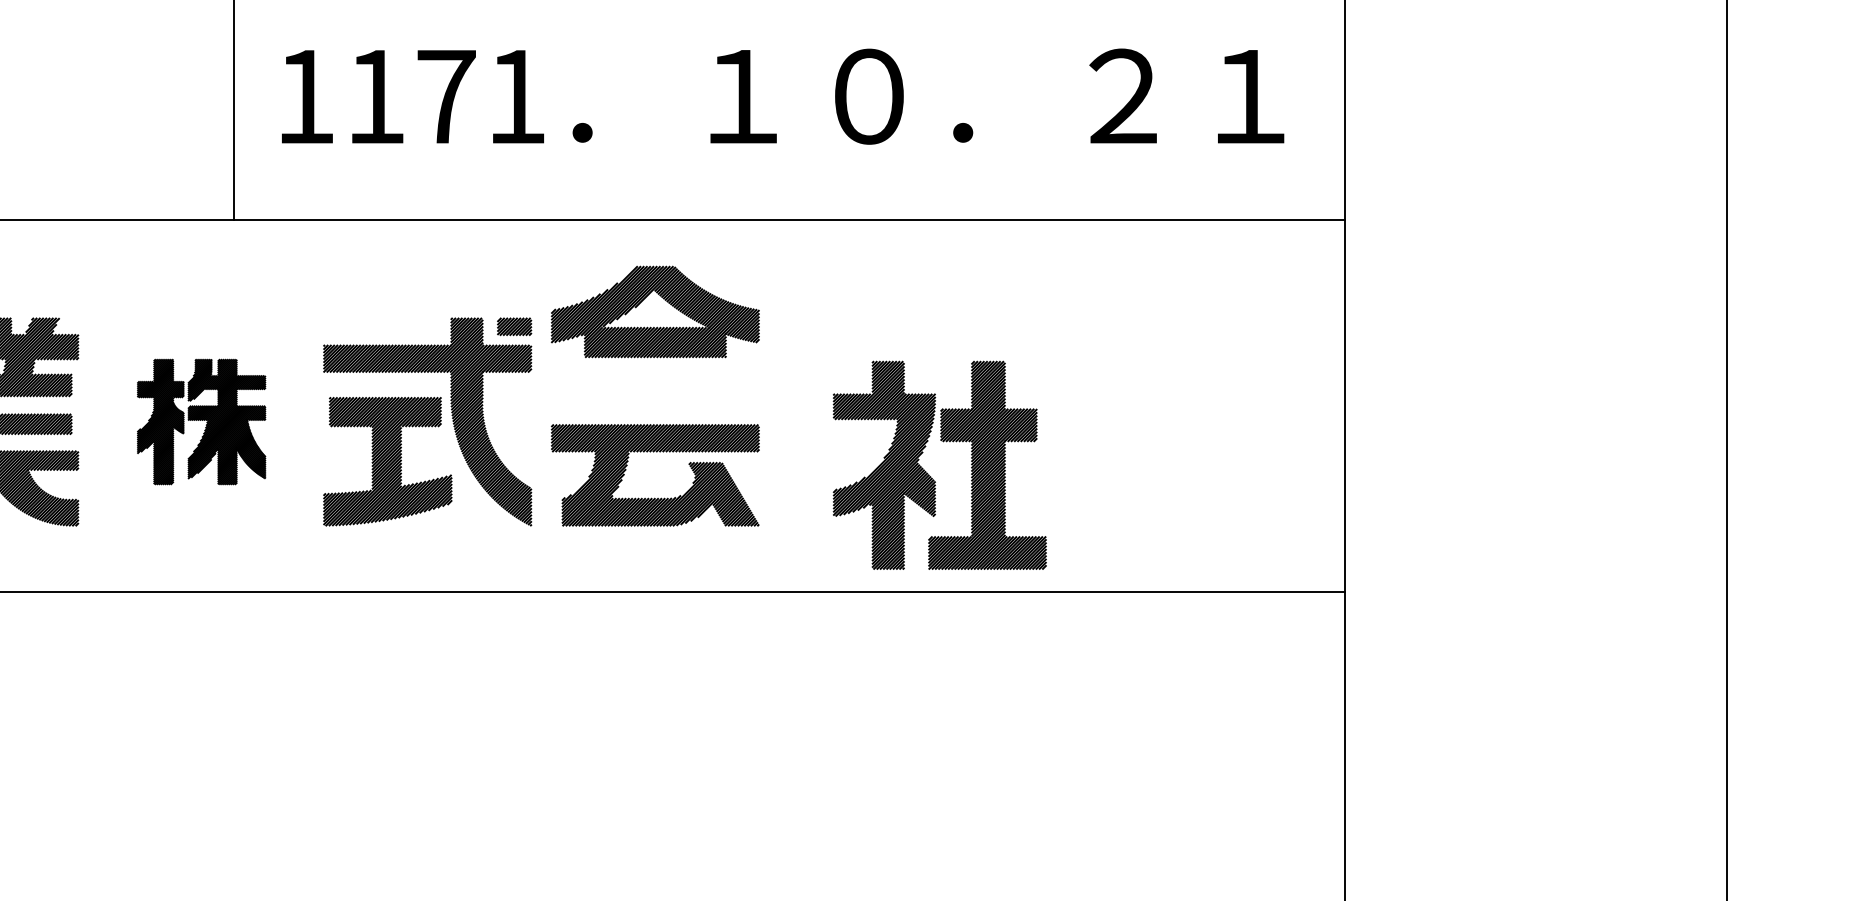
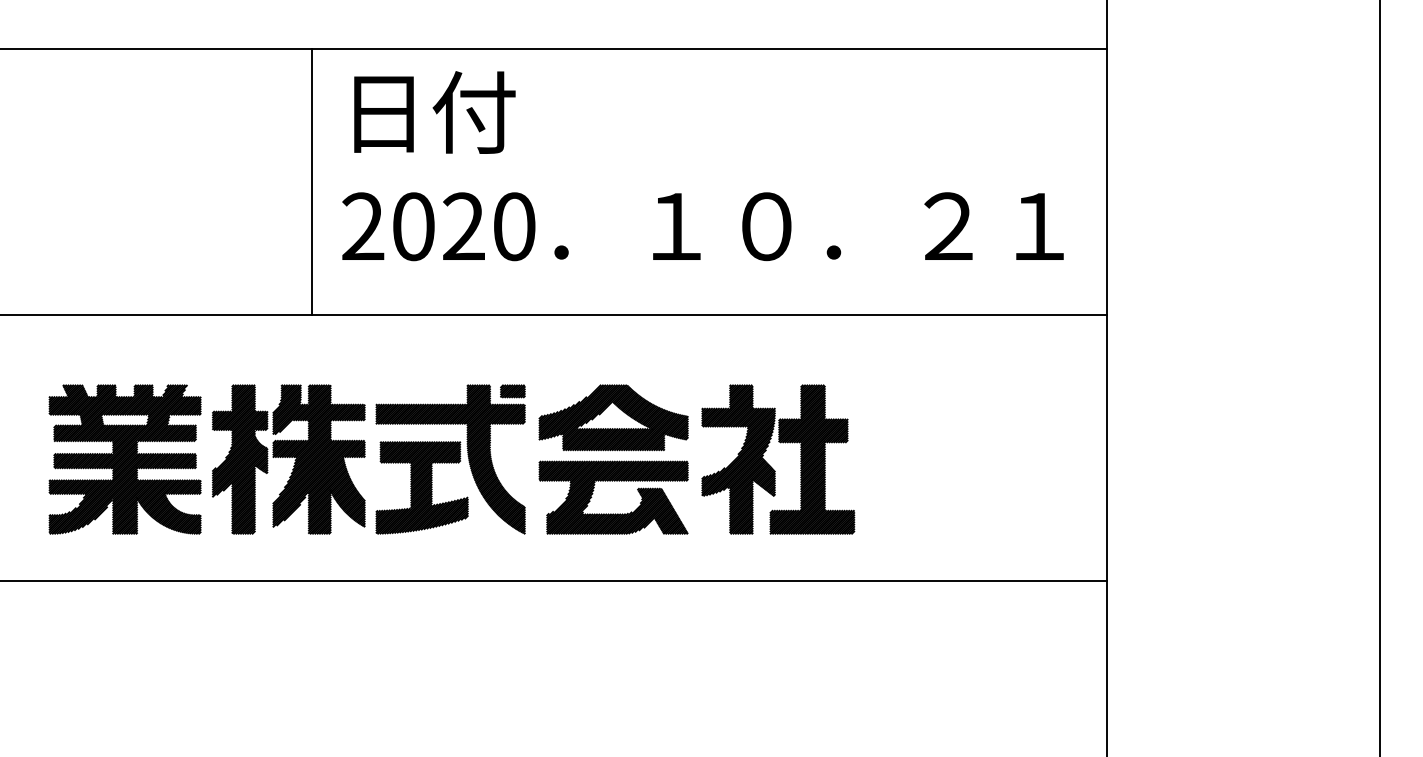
text: (410, 96) -> (438, 226), 1171 -> 2020
part: (655, 311) -> (613, 417), moved
part: (201, 421) -> (288, 459), size x1.67
part: (930, 475) -> (771, 466), moved

